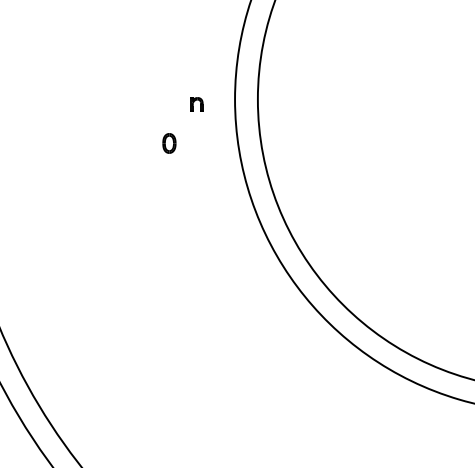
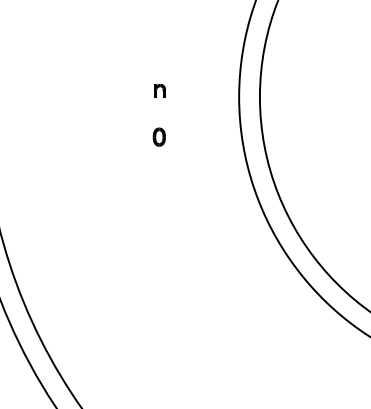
part: (196, 104) -> (159, 90), moved
part: (169, 143) -> (159, 137), moved

